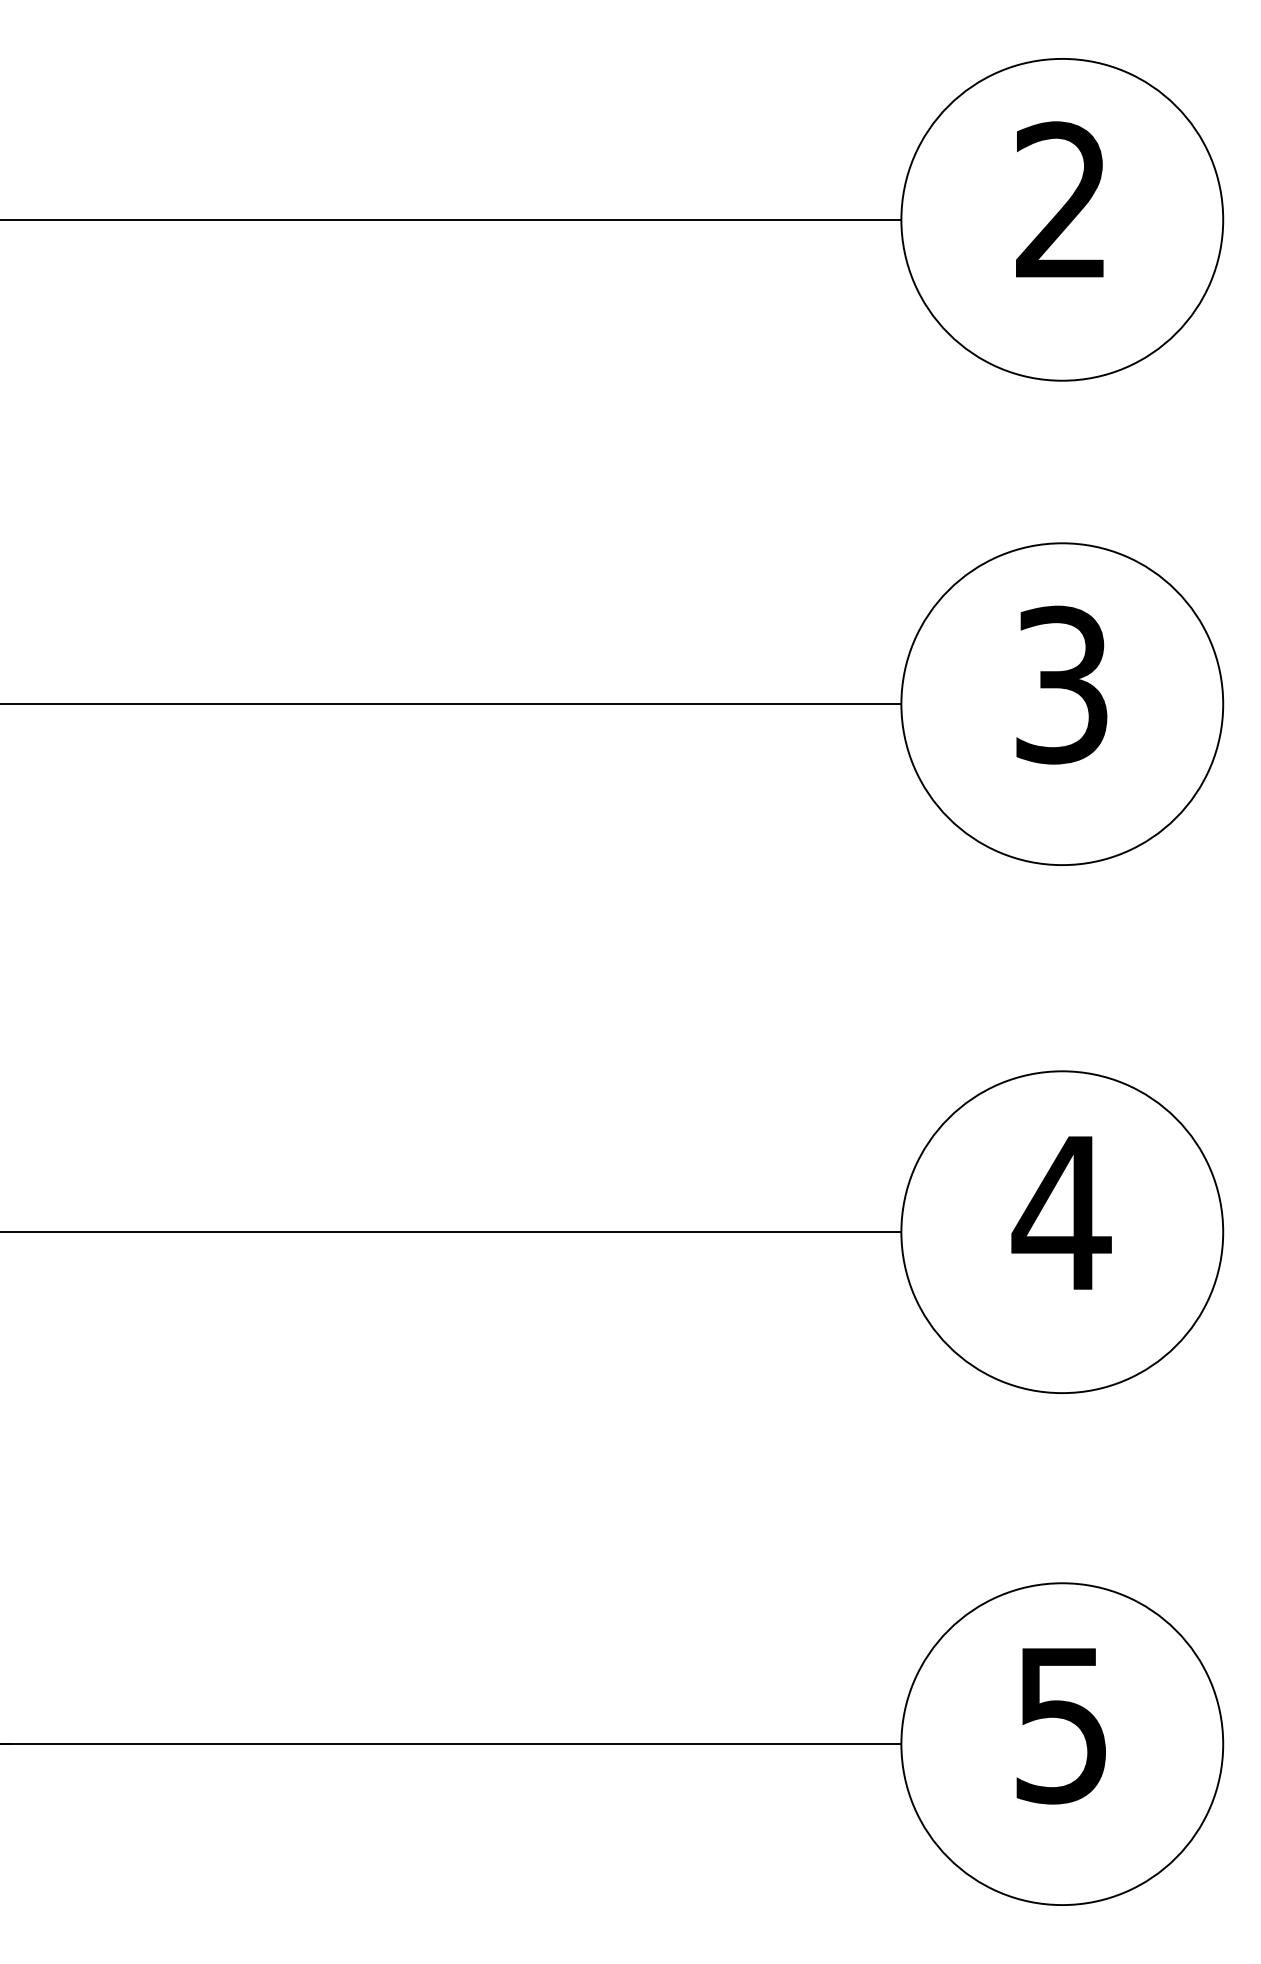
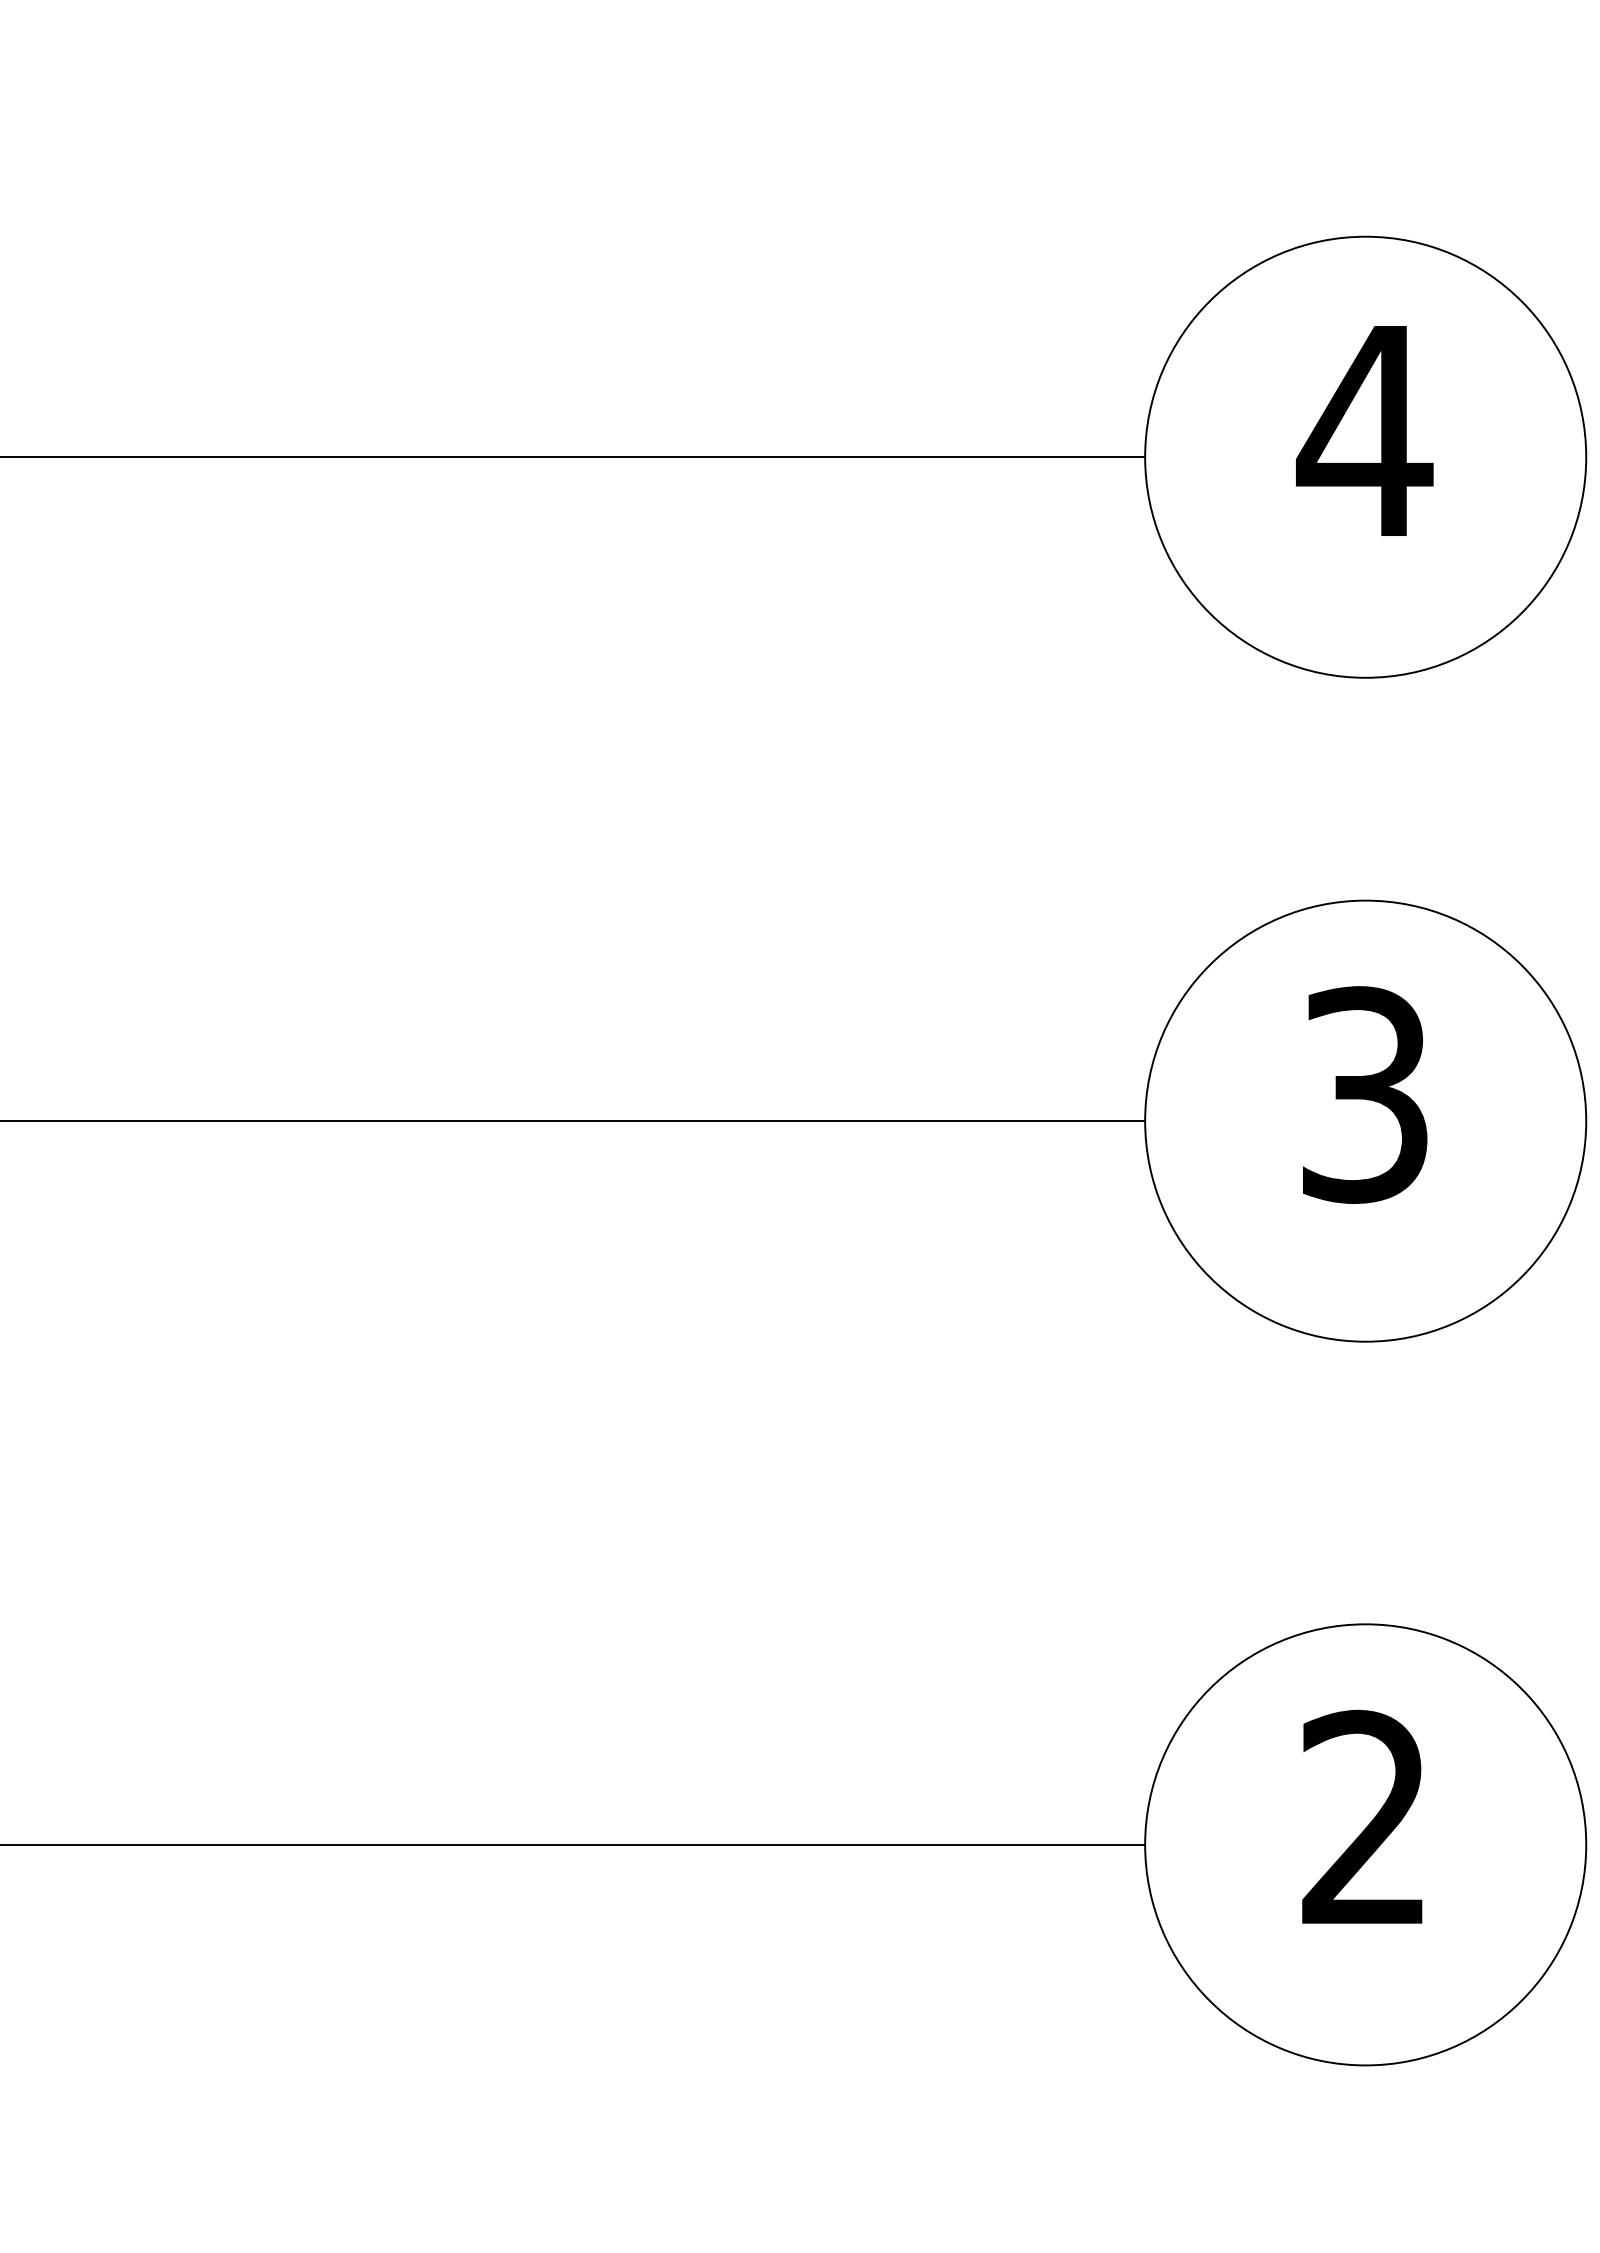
text: (1061, 199) -> (1364, 429), 2 -> 4
text: (1061, 1211) -> (1364, 1816), 4 -> 2

